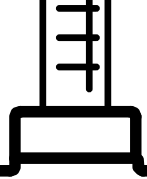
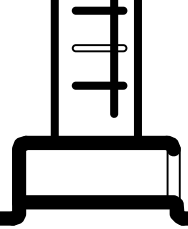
fill: (77, 37) -> (99, 47), removed
fill: (135, 136) -> (173, 174), removed

